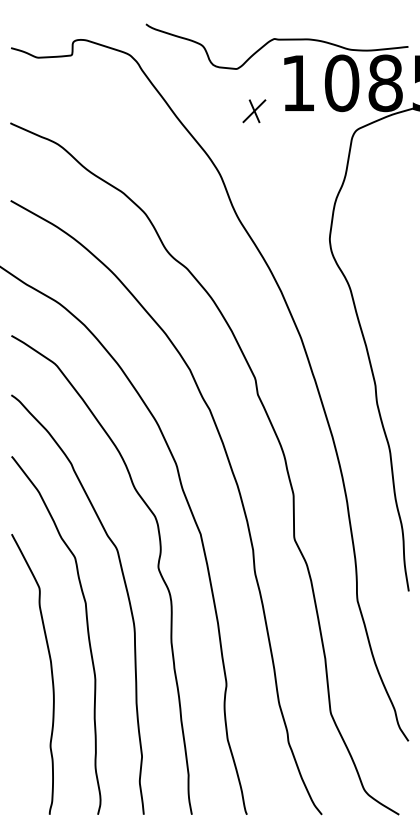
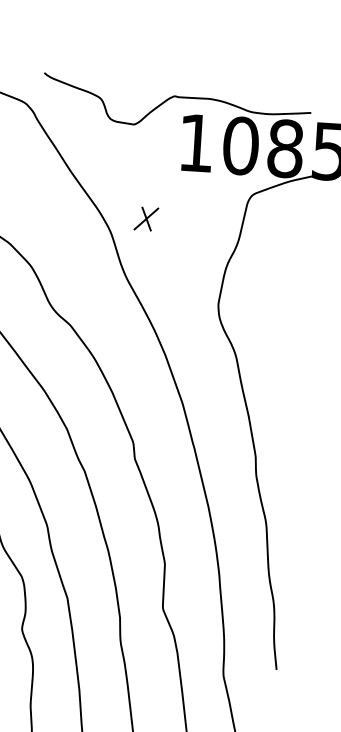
part: (254, 111) -> (146, 219), moved

